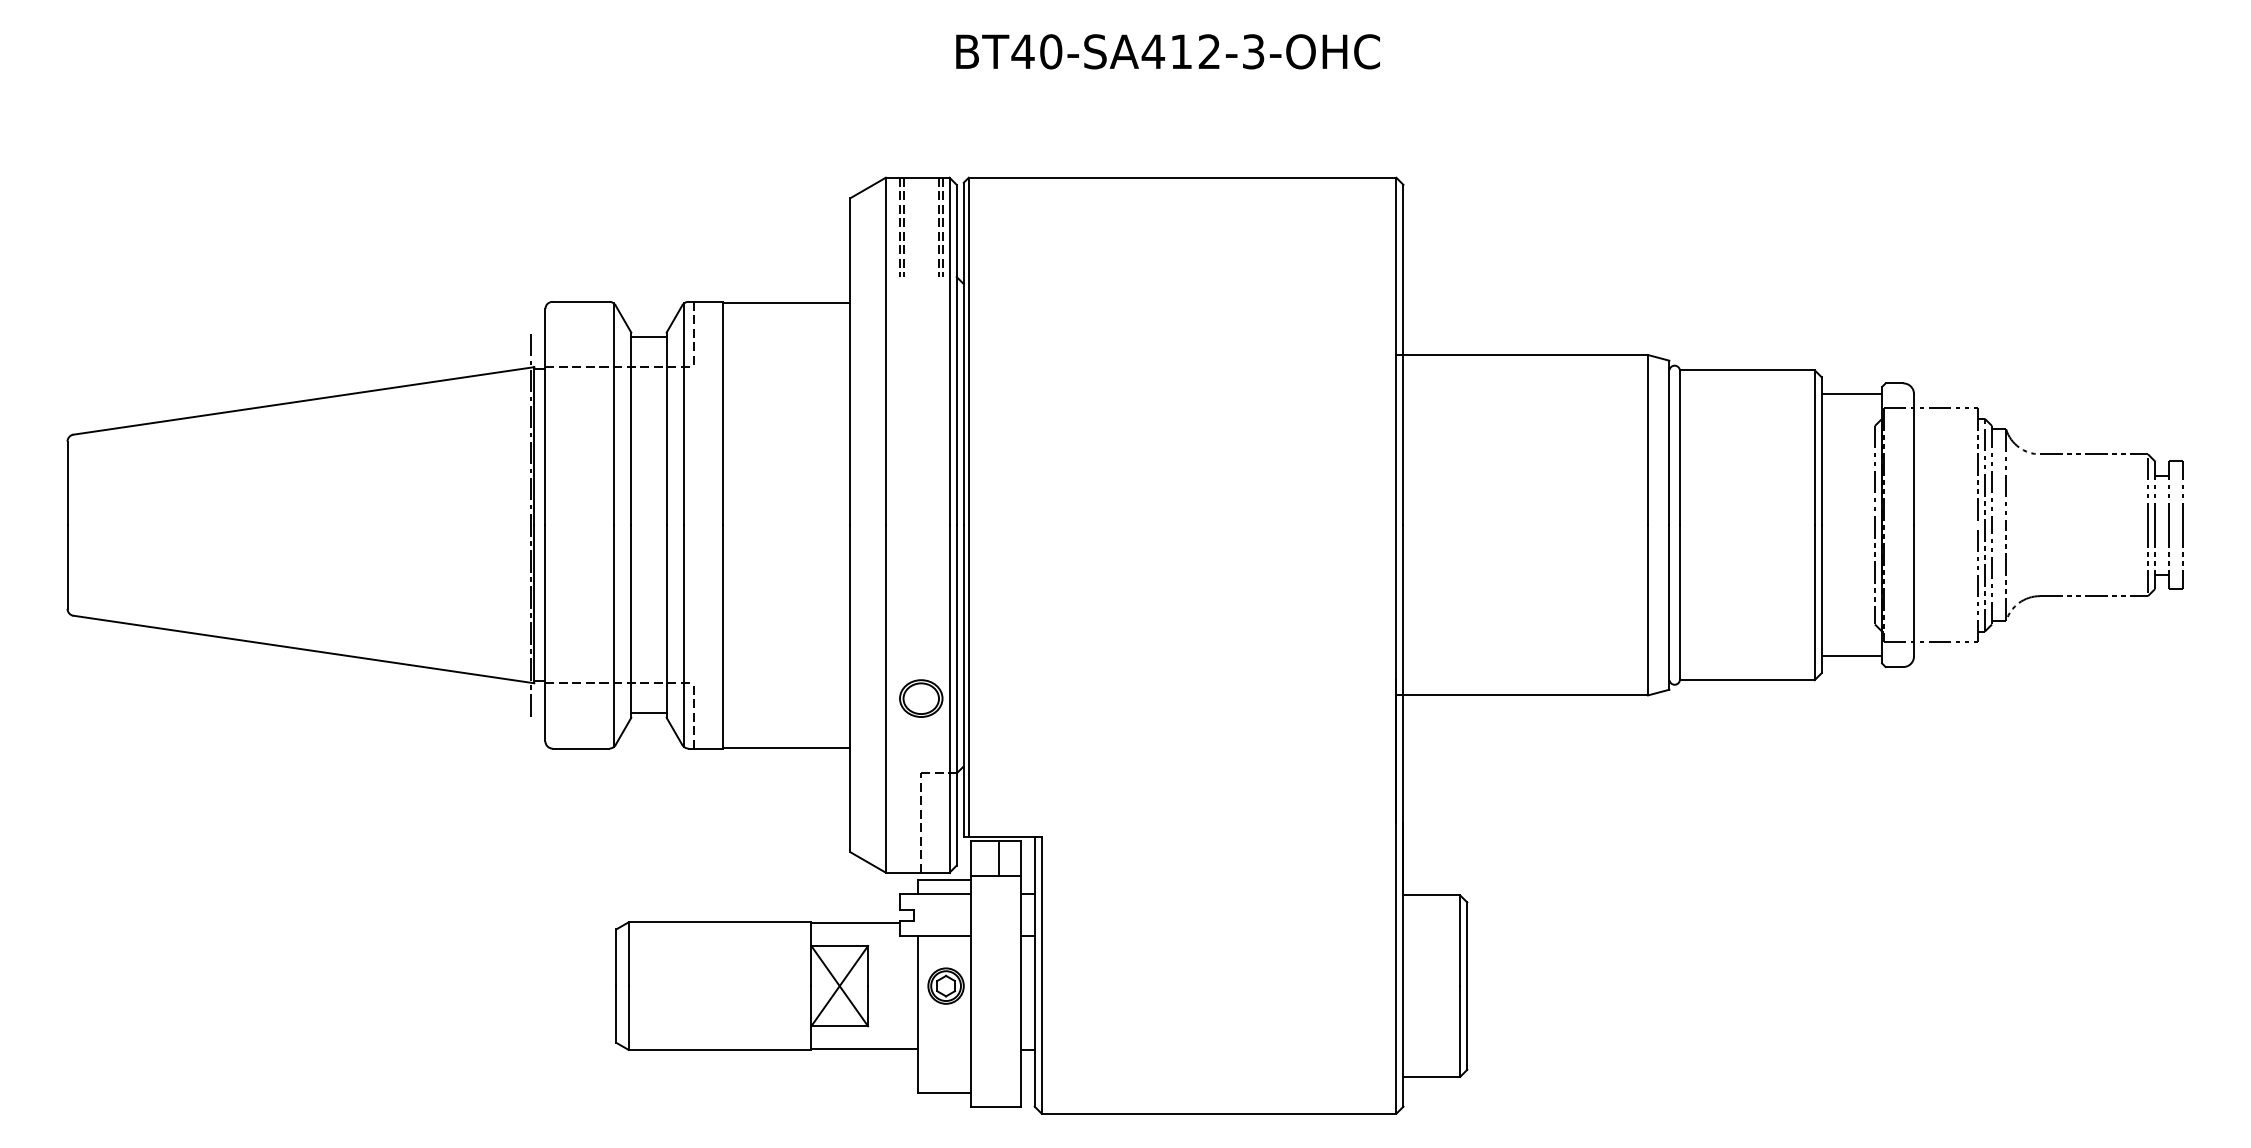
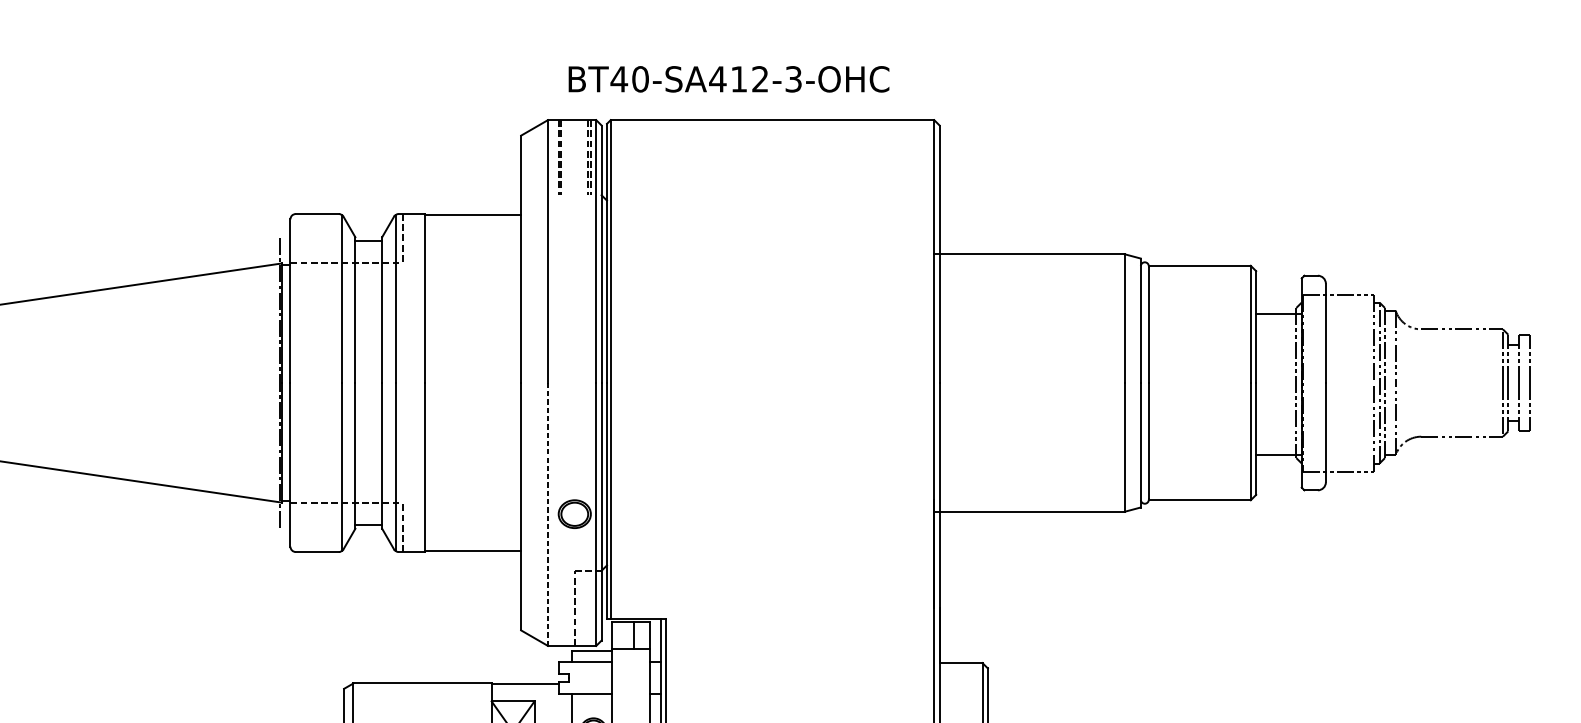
text: (1167, 51) -> (728, 79), moved
line: (1851, 394) -> (1278, 314), moved
line: (1851, 656) -> (1278, 455), moved
line: (885, 698) -> (547, 514), solid -> dashed

